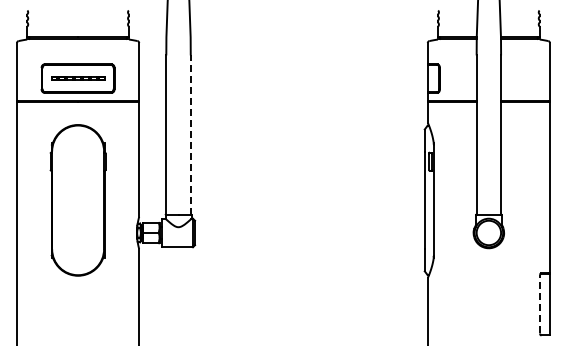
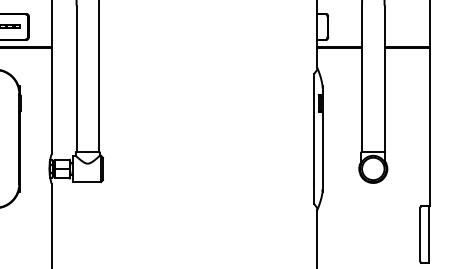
line: (190, 135) -> (98, 79), dashed -> solid
line: (540, 303) -> (420, 233), dashed -> solid

